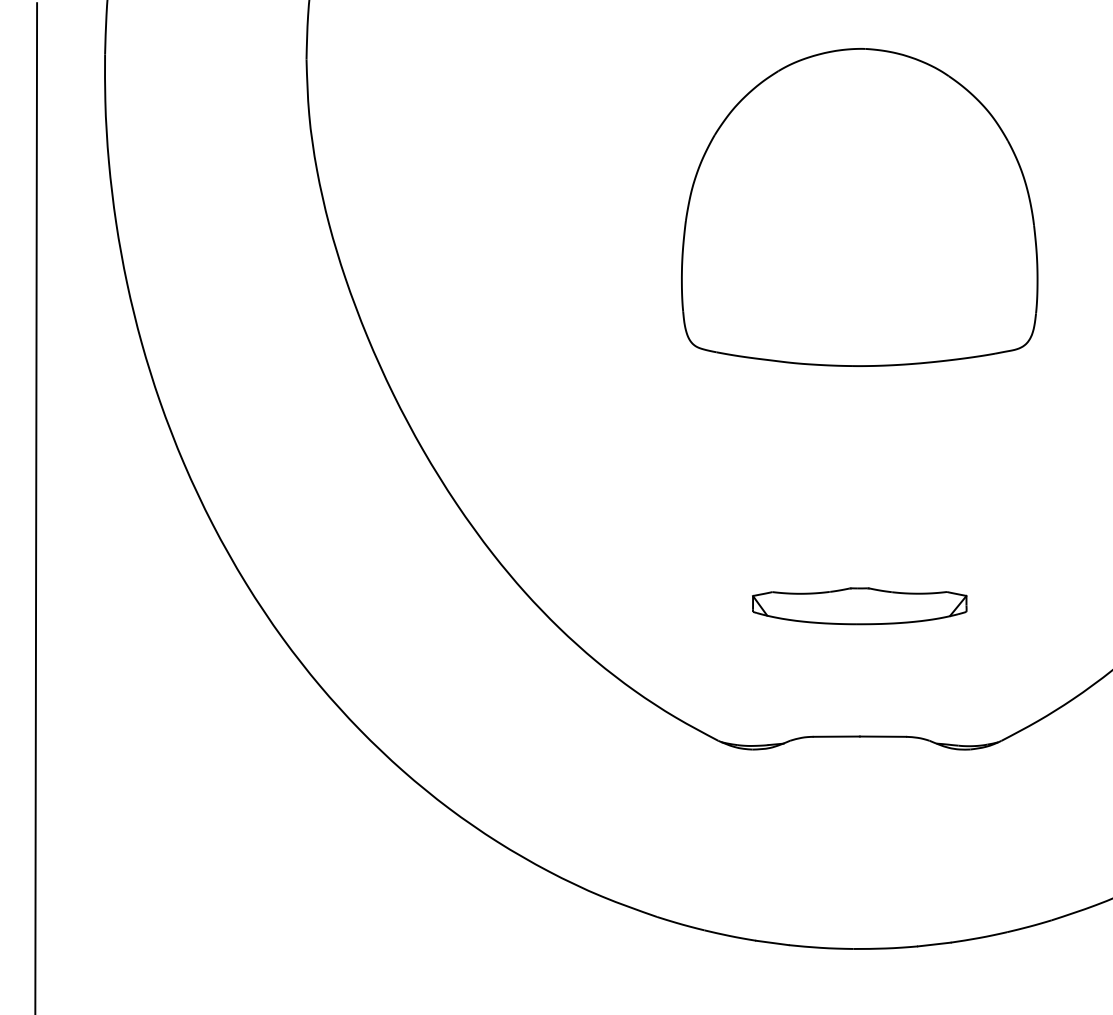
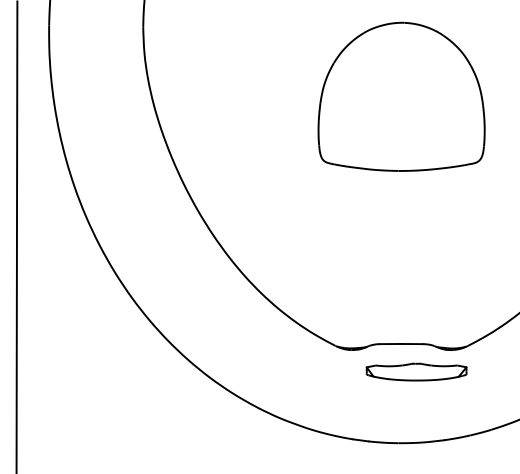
part: (859, 604) -> (416, 371), moved

